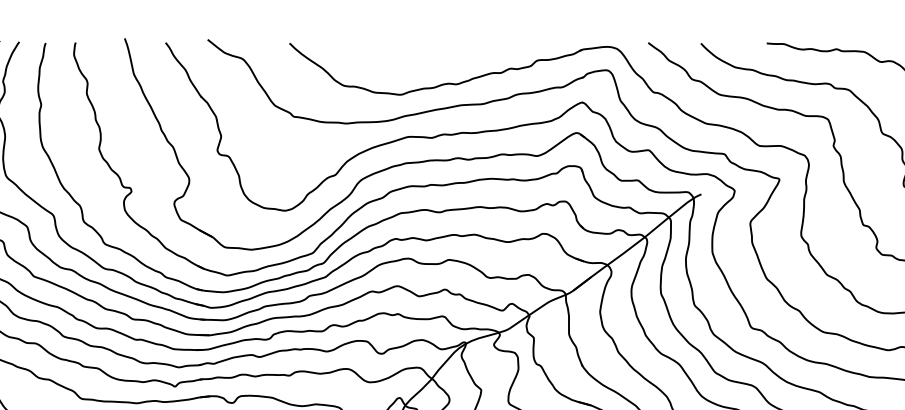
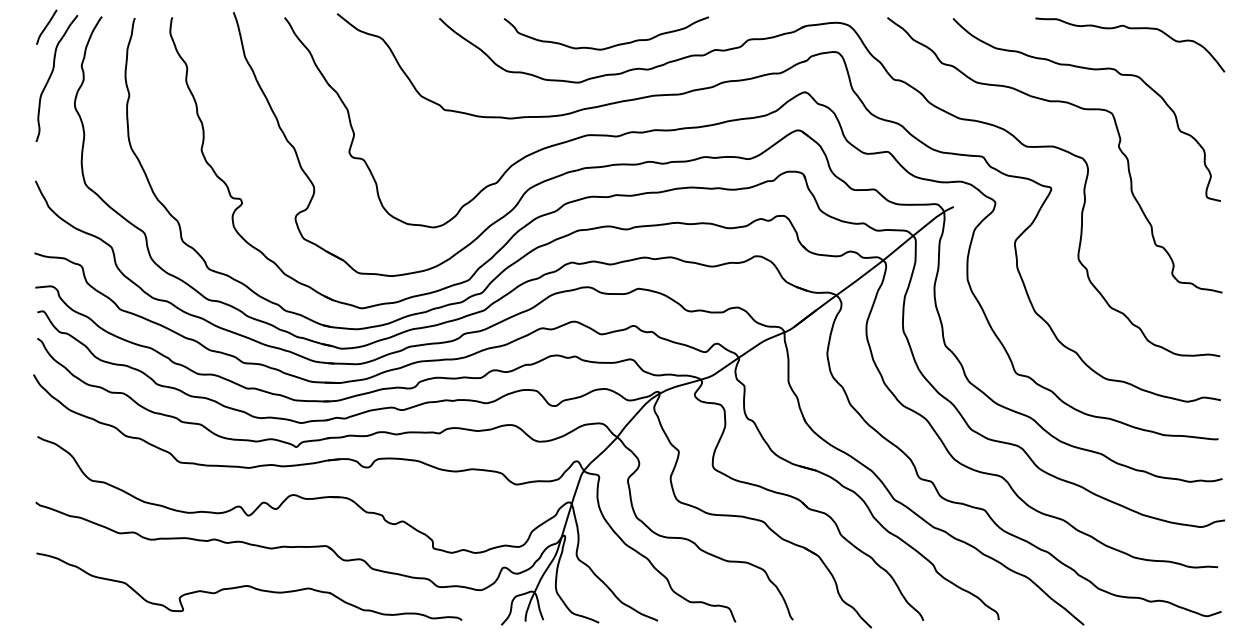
curve: (425, 65) -> (609, 46), added

